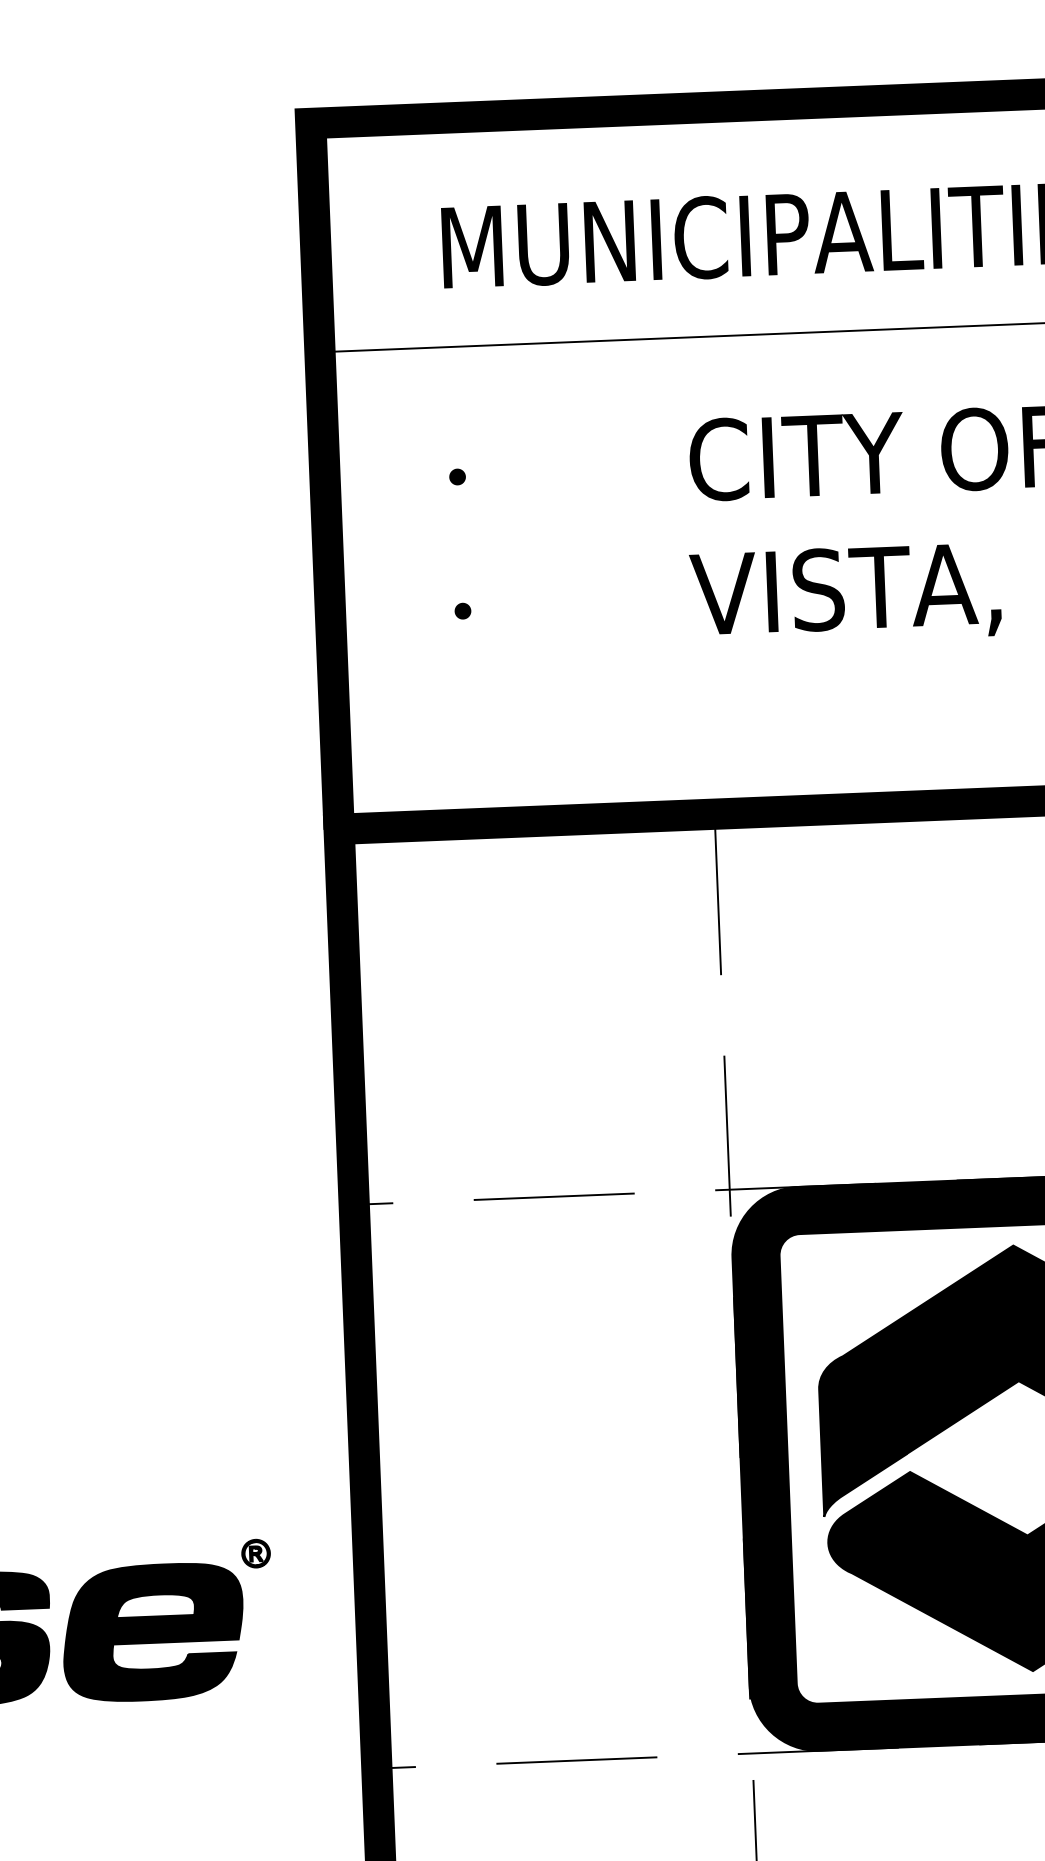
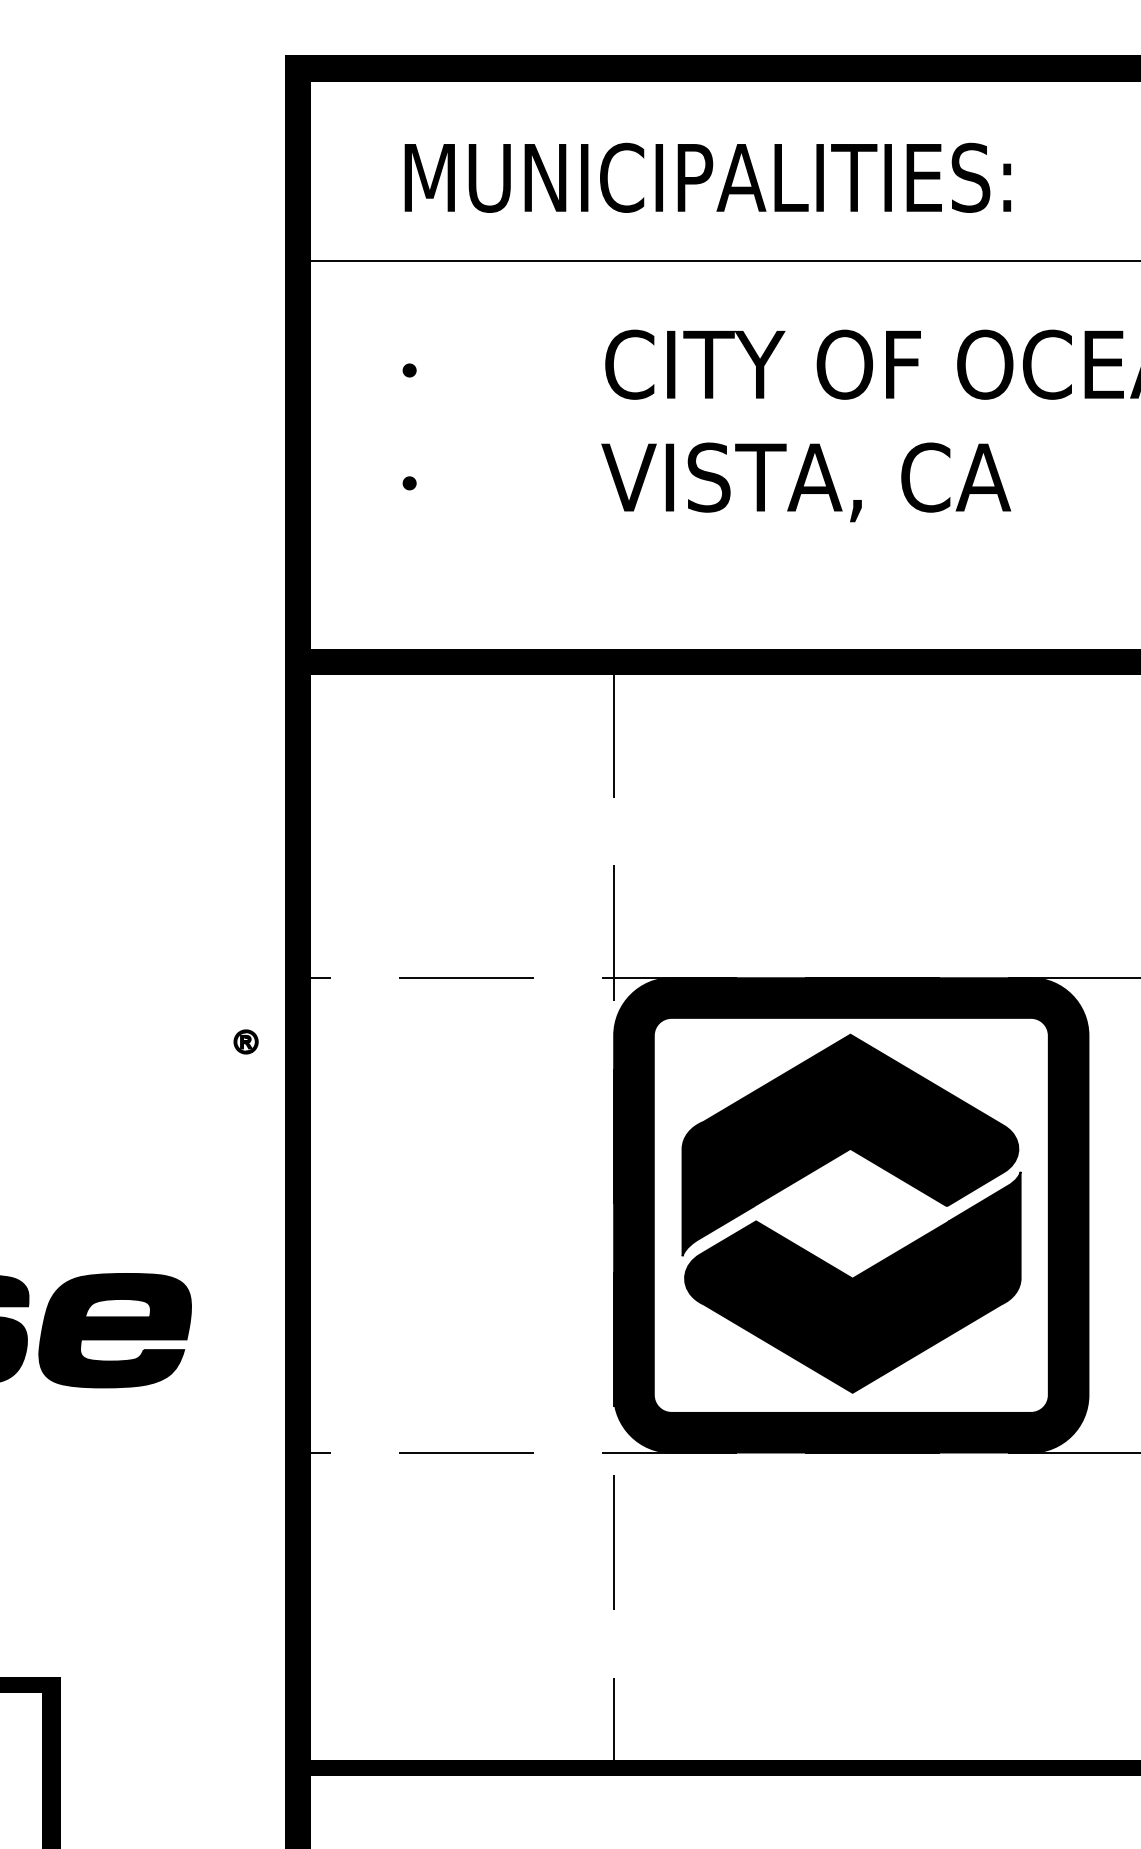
part: (255, 1553) -> (245, 1041), moved

